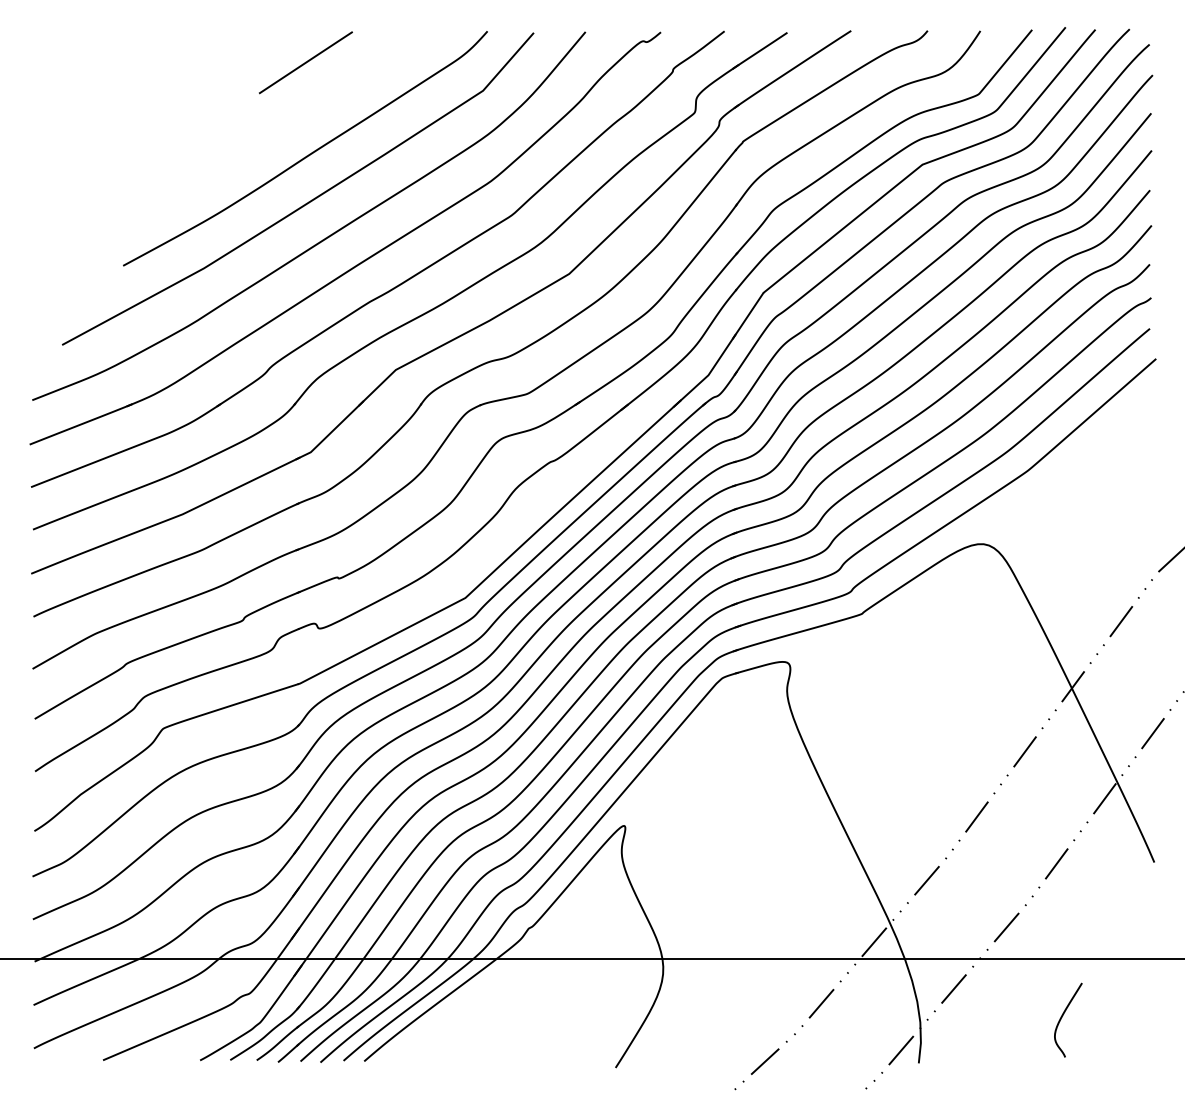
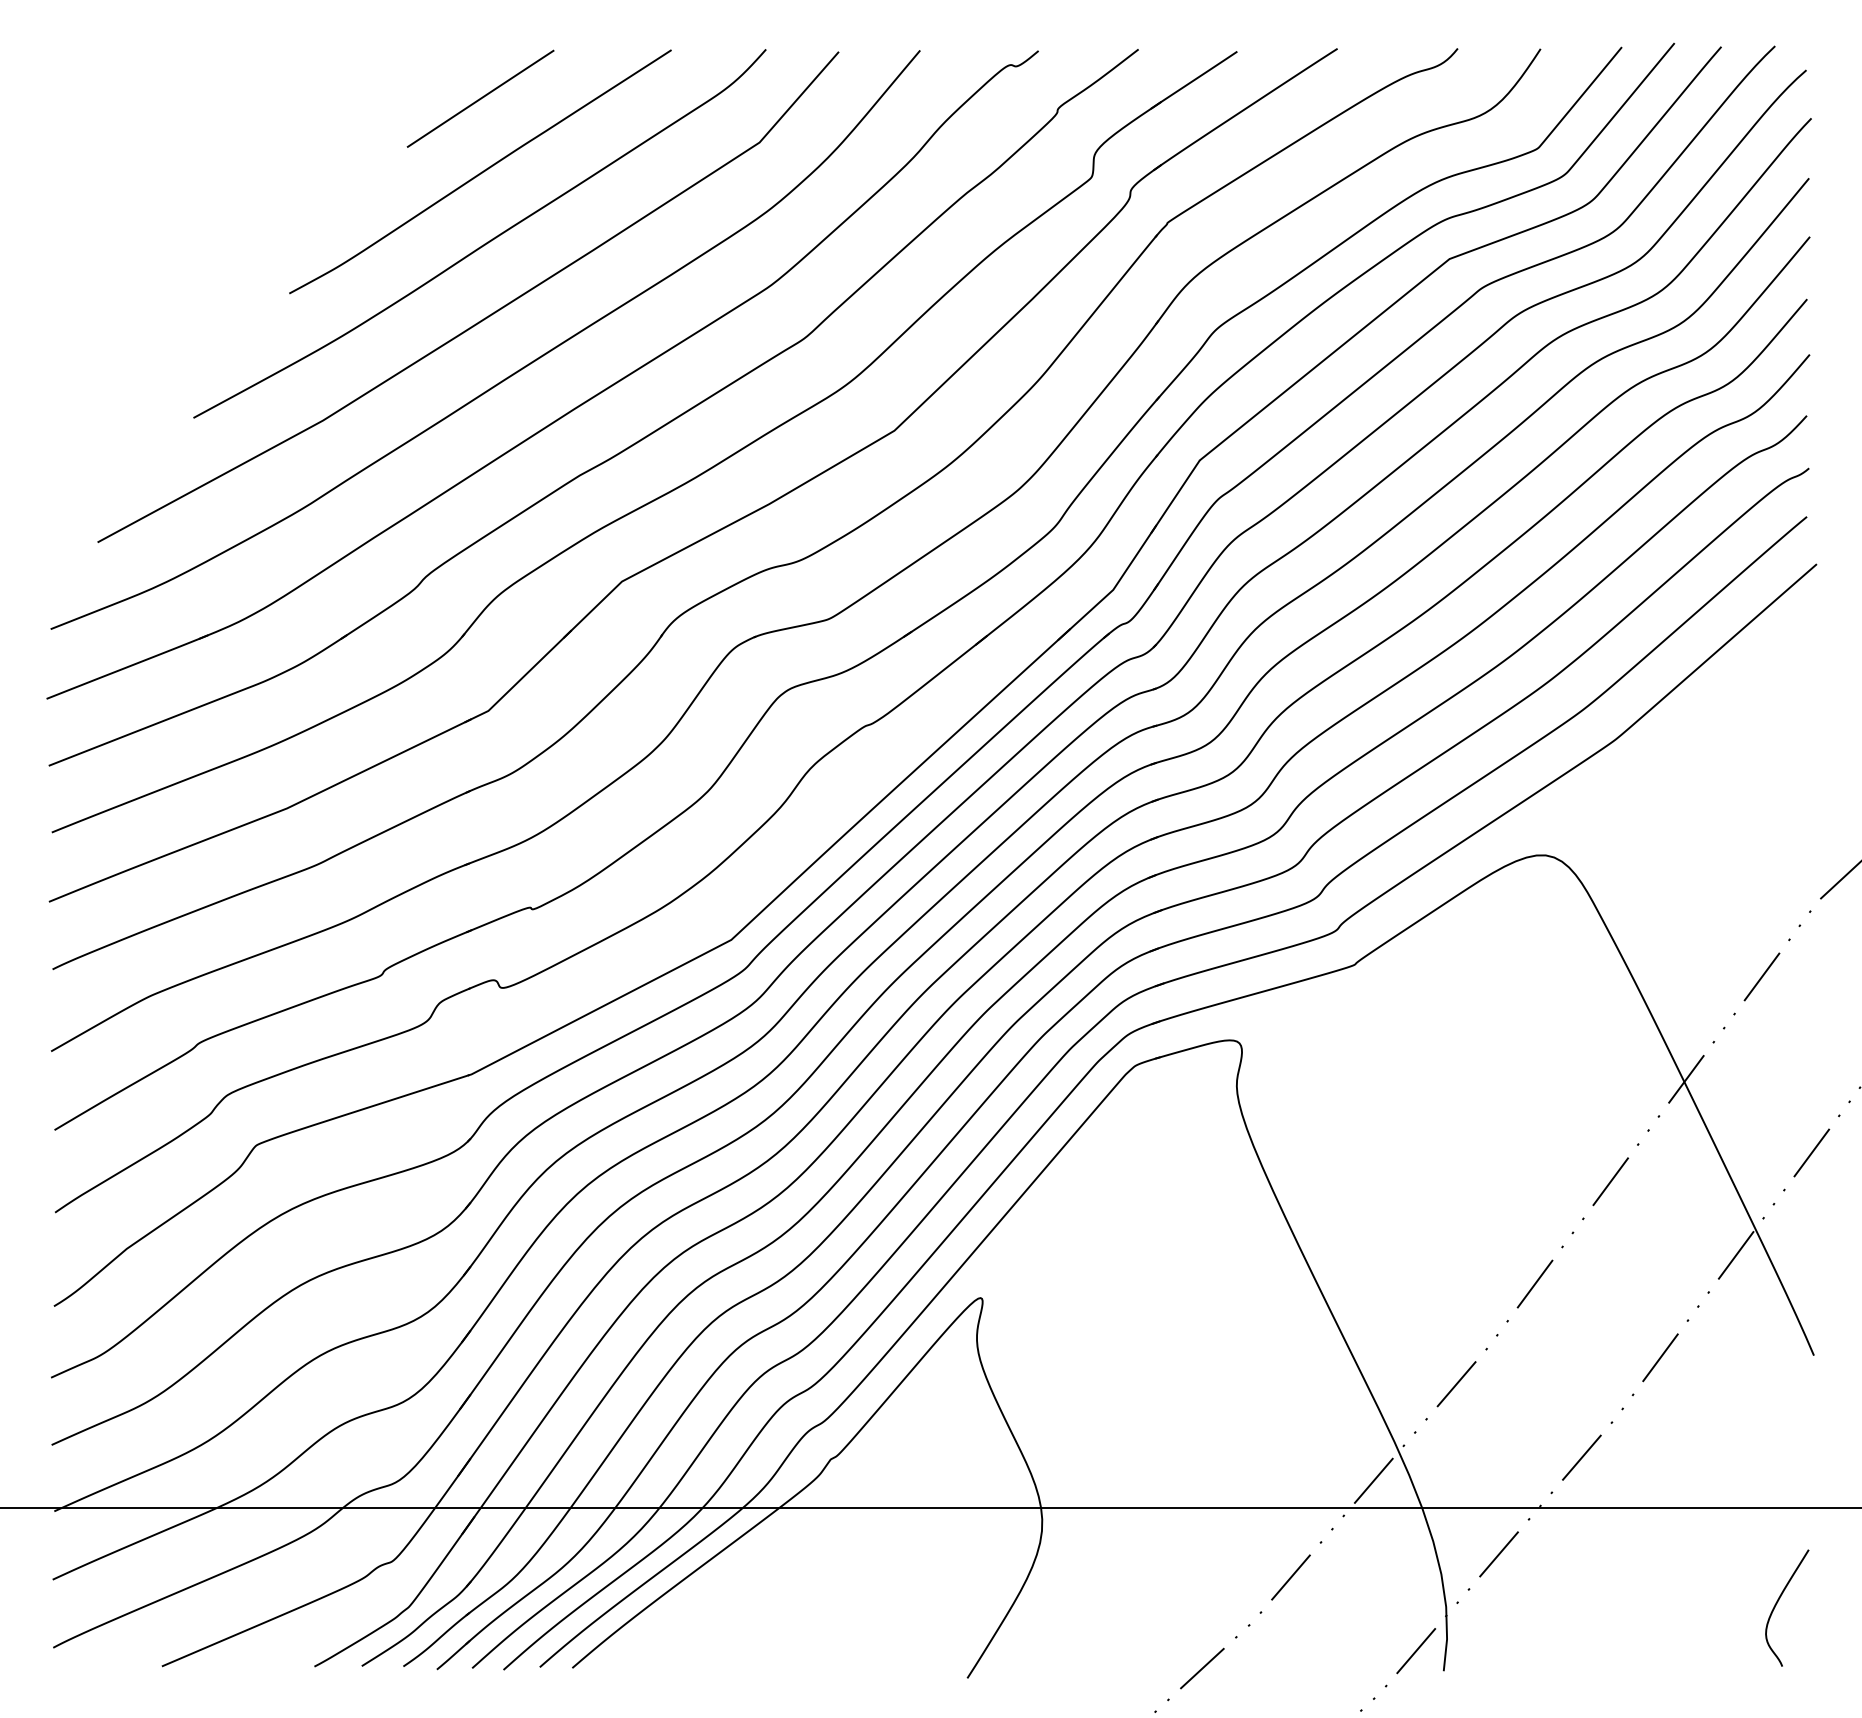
curve: (305, 109) -> (480, 172), added
curve: (1062, 1017) -> (1777, 1603), moved

